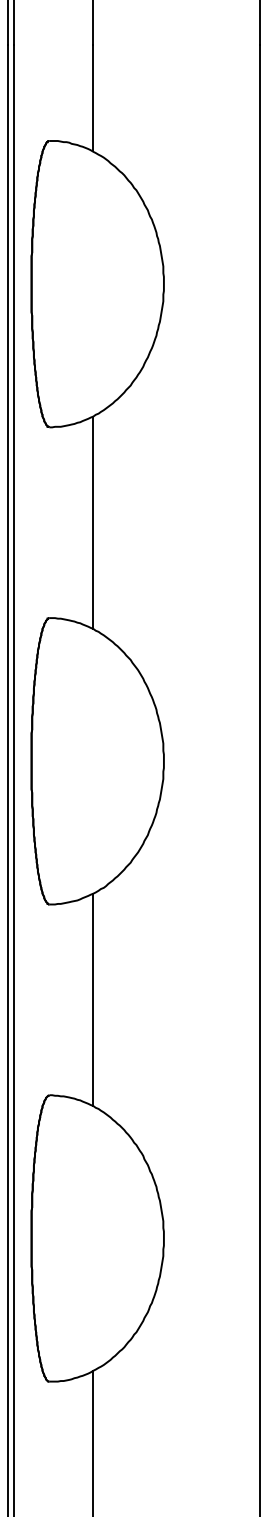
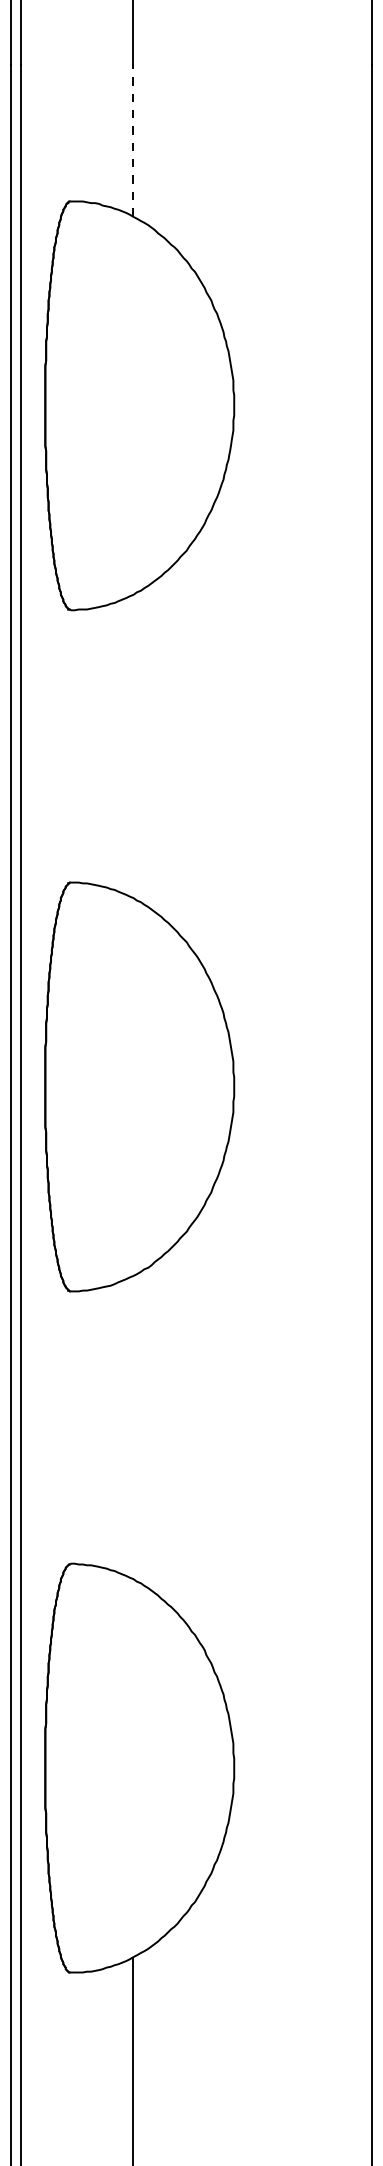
line: (92, 98) -> (132, 140), solid -> dashed
line: (92, 522) -> (132, 746), removed
line: (92, 999) -> (132, 1427), removed

